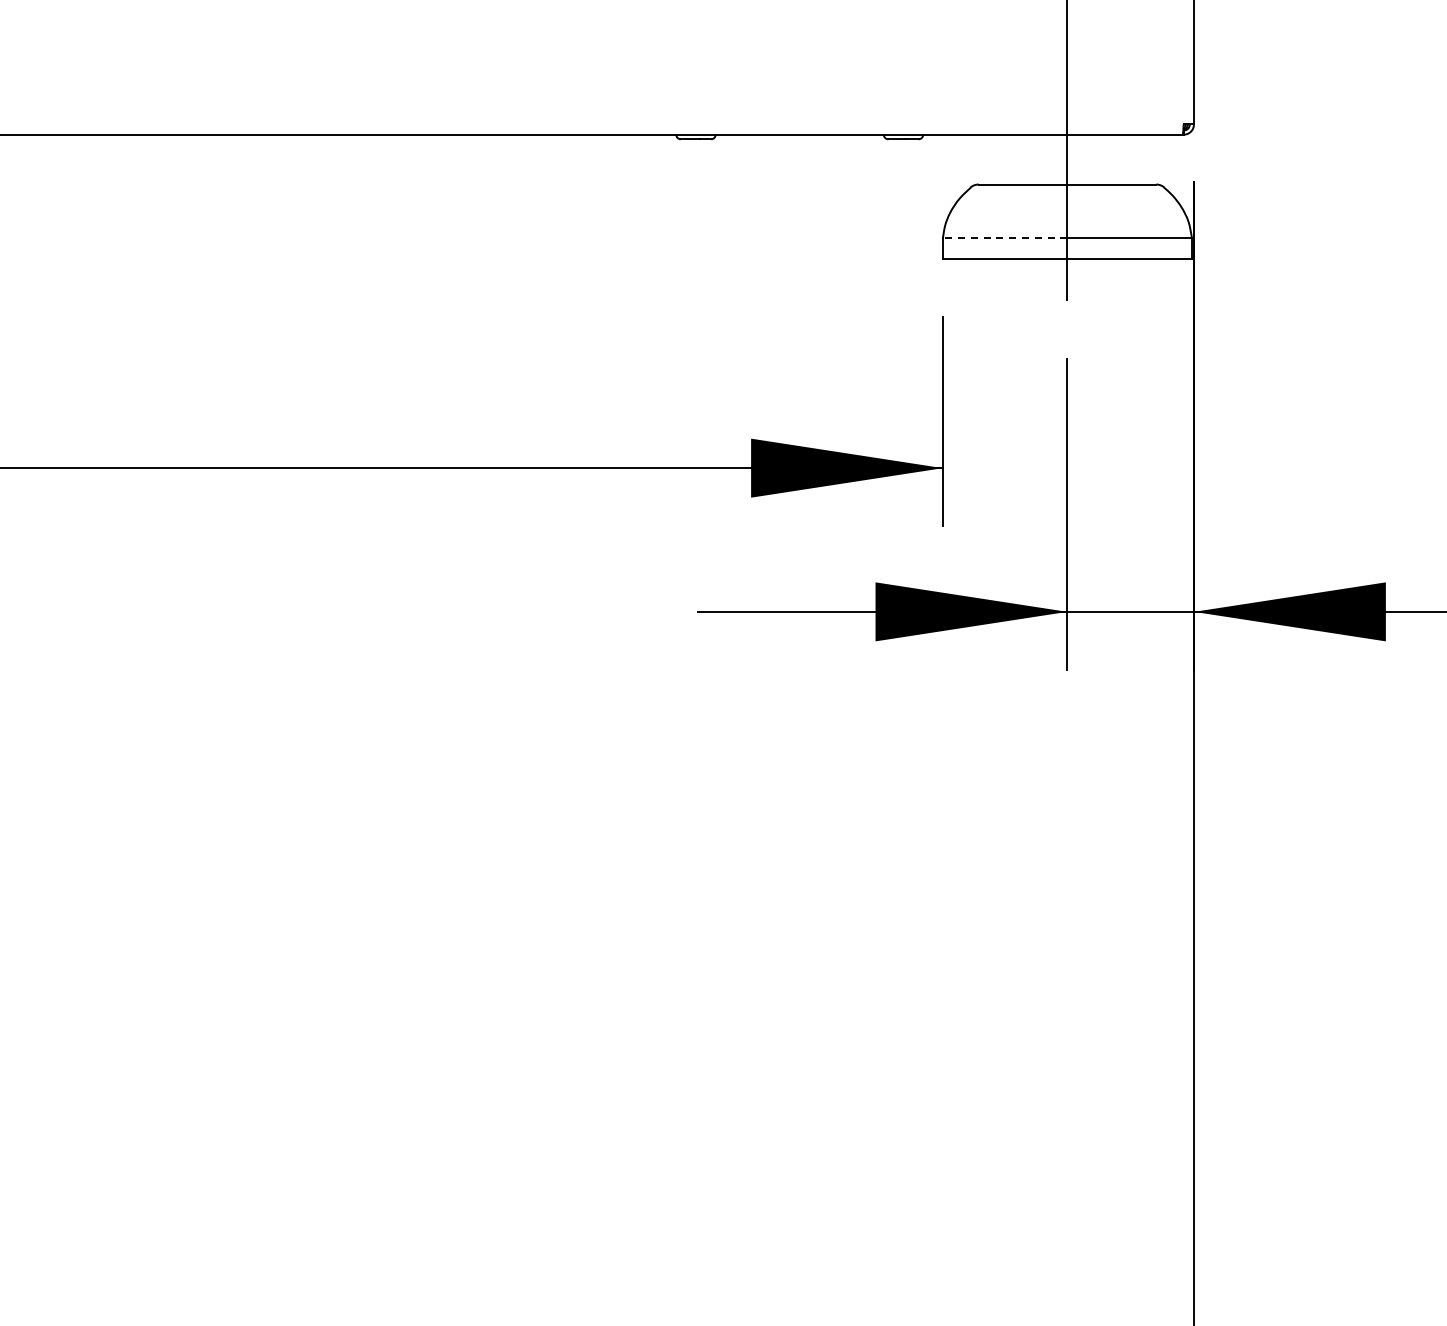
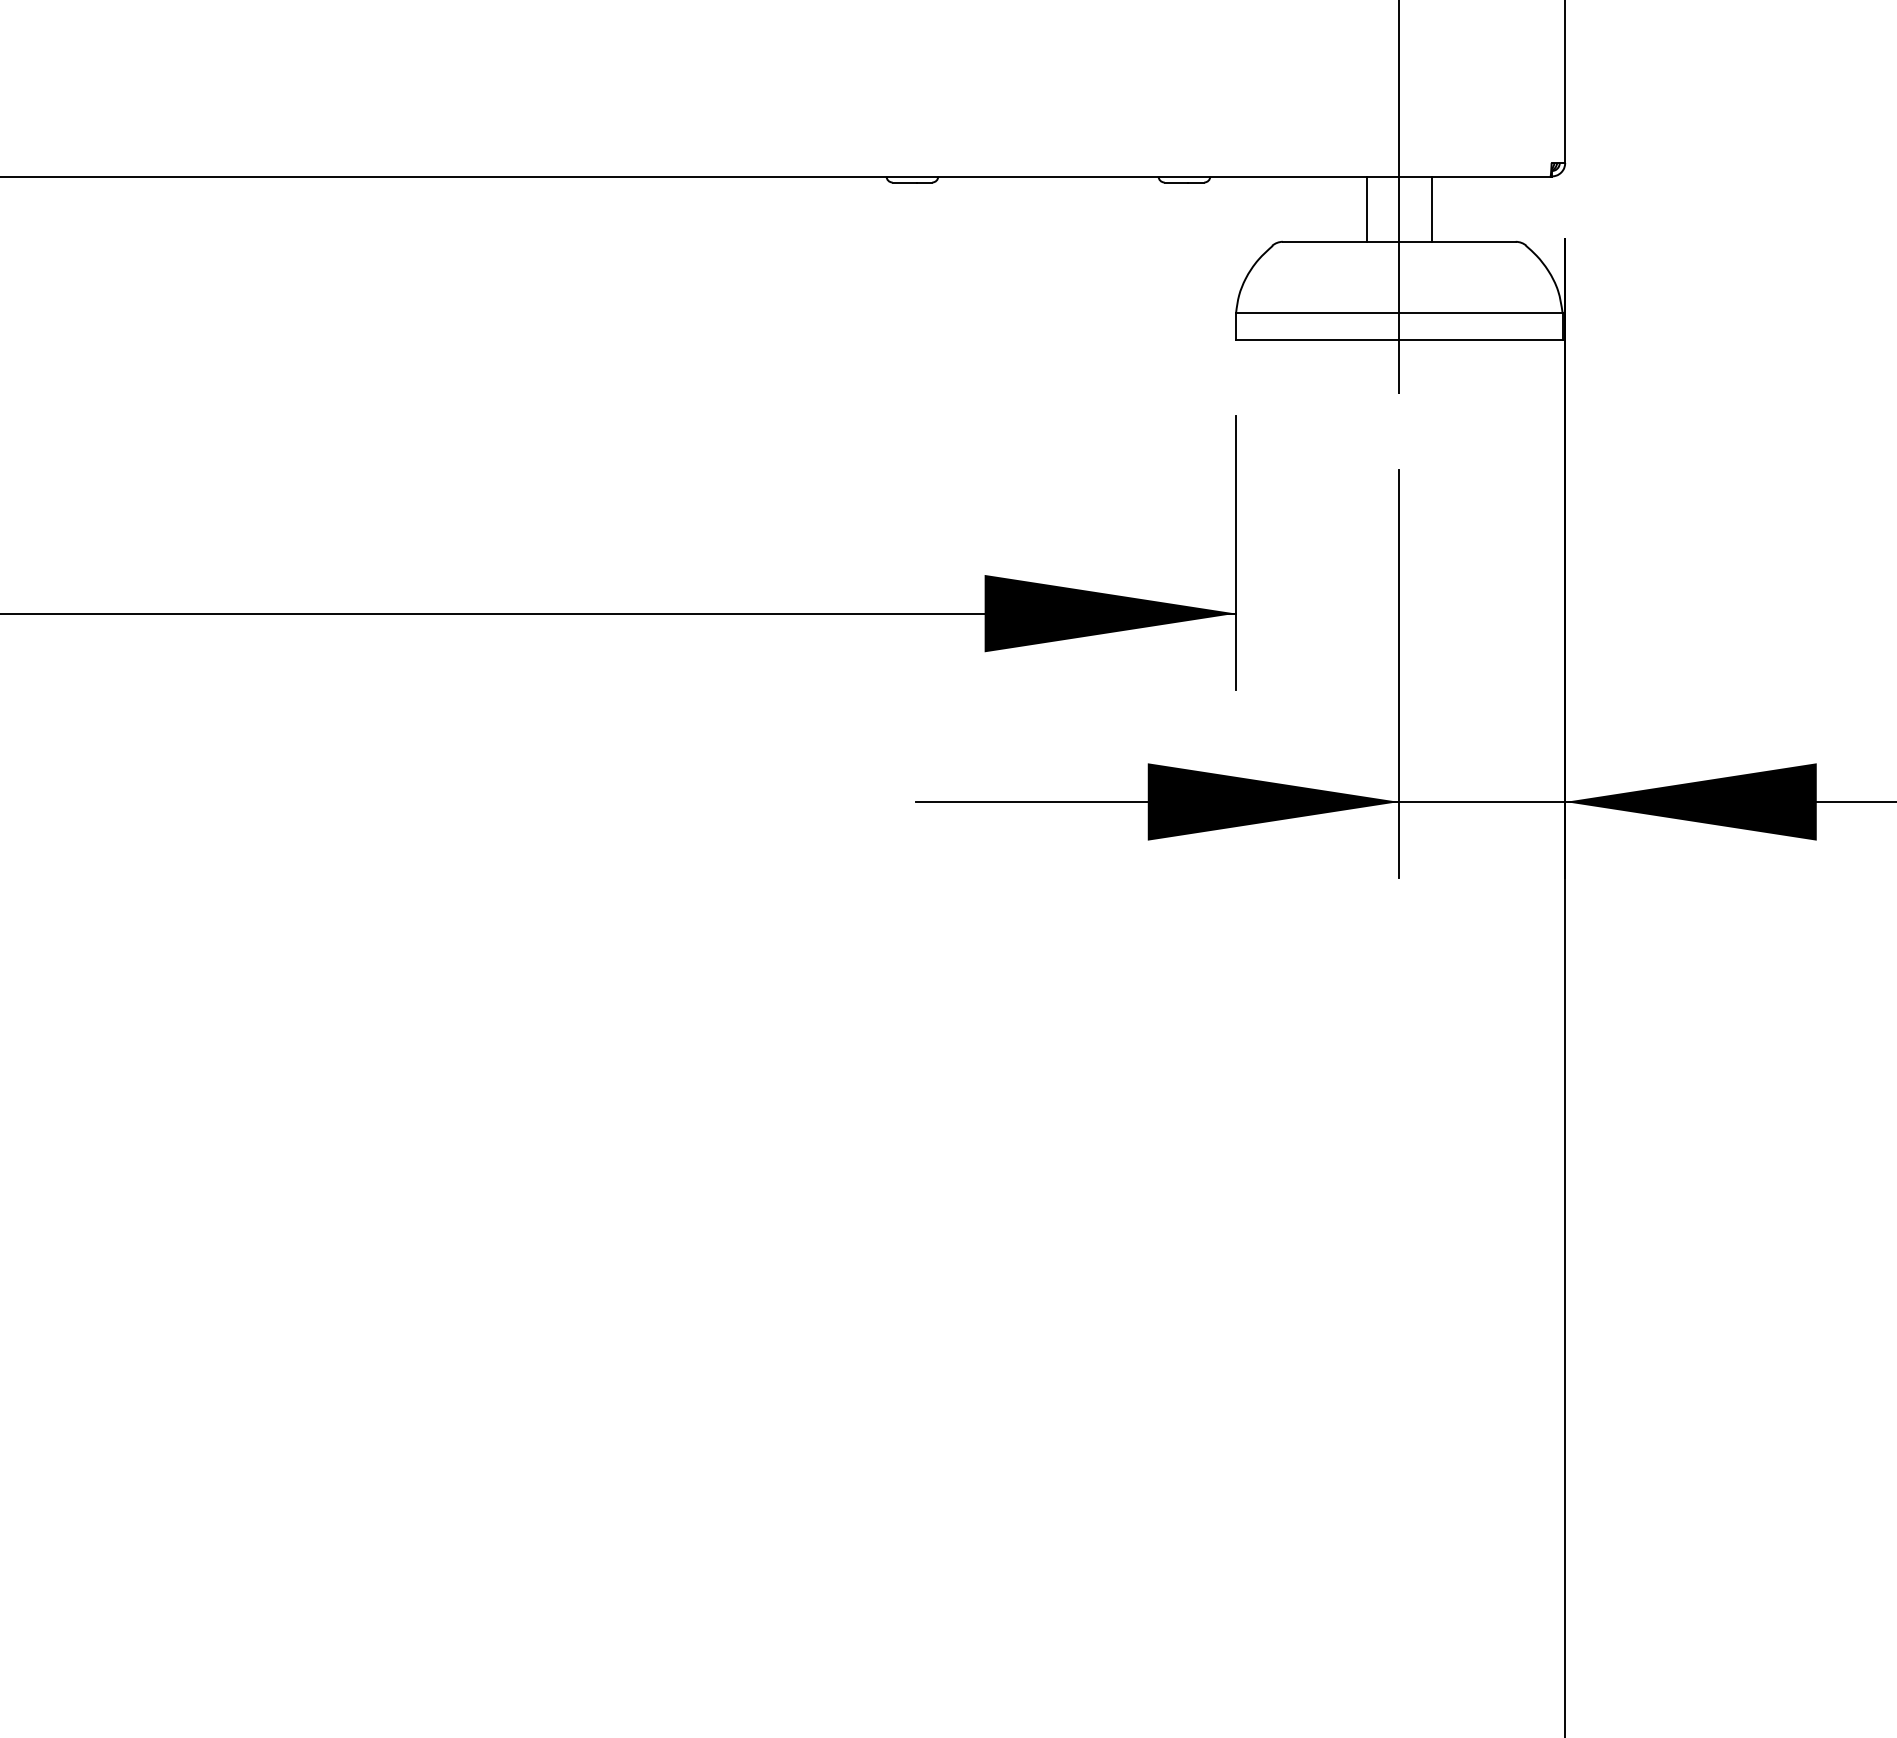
line: (1042, 159) -> (1366, 209), added
line: (1092, 159) -> (1432, 209), added
line: (1004, 238) -> (1316, 312), dashed -> solid

